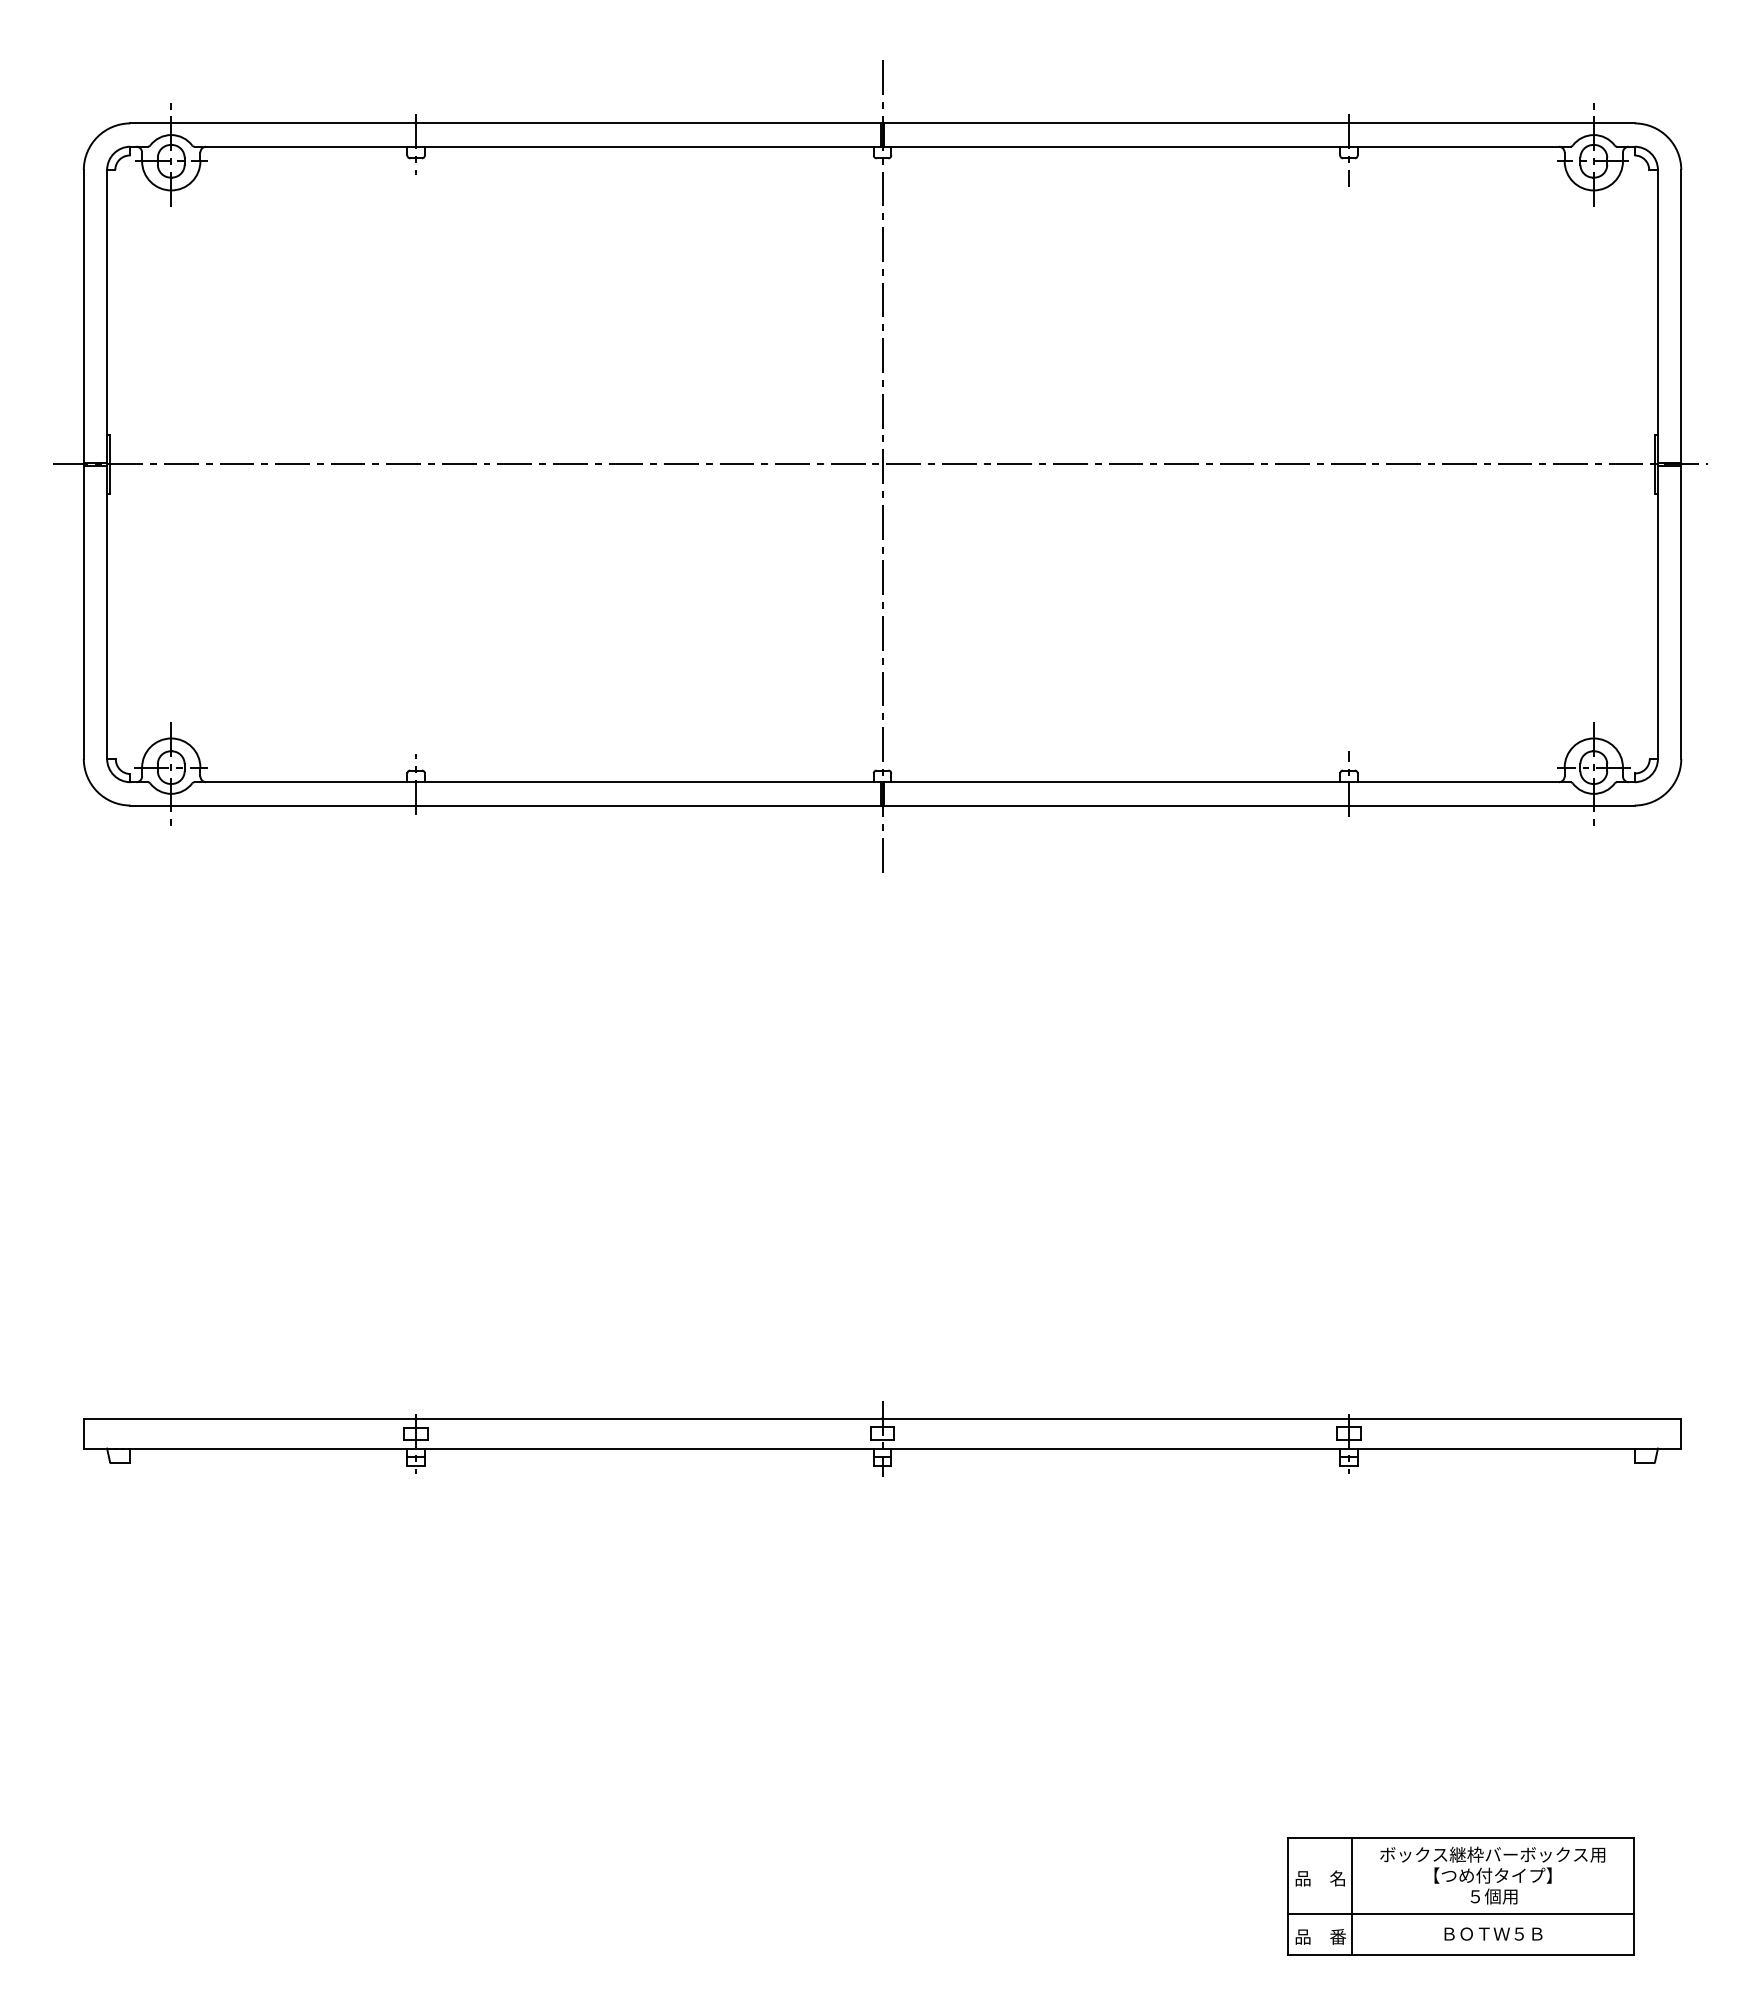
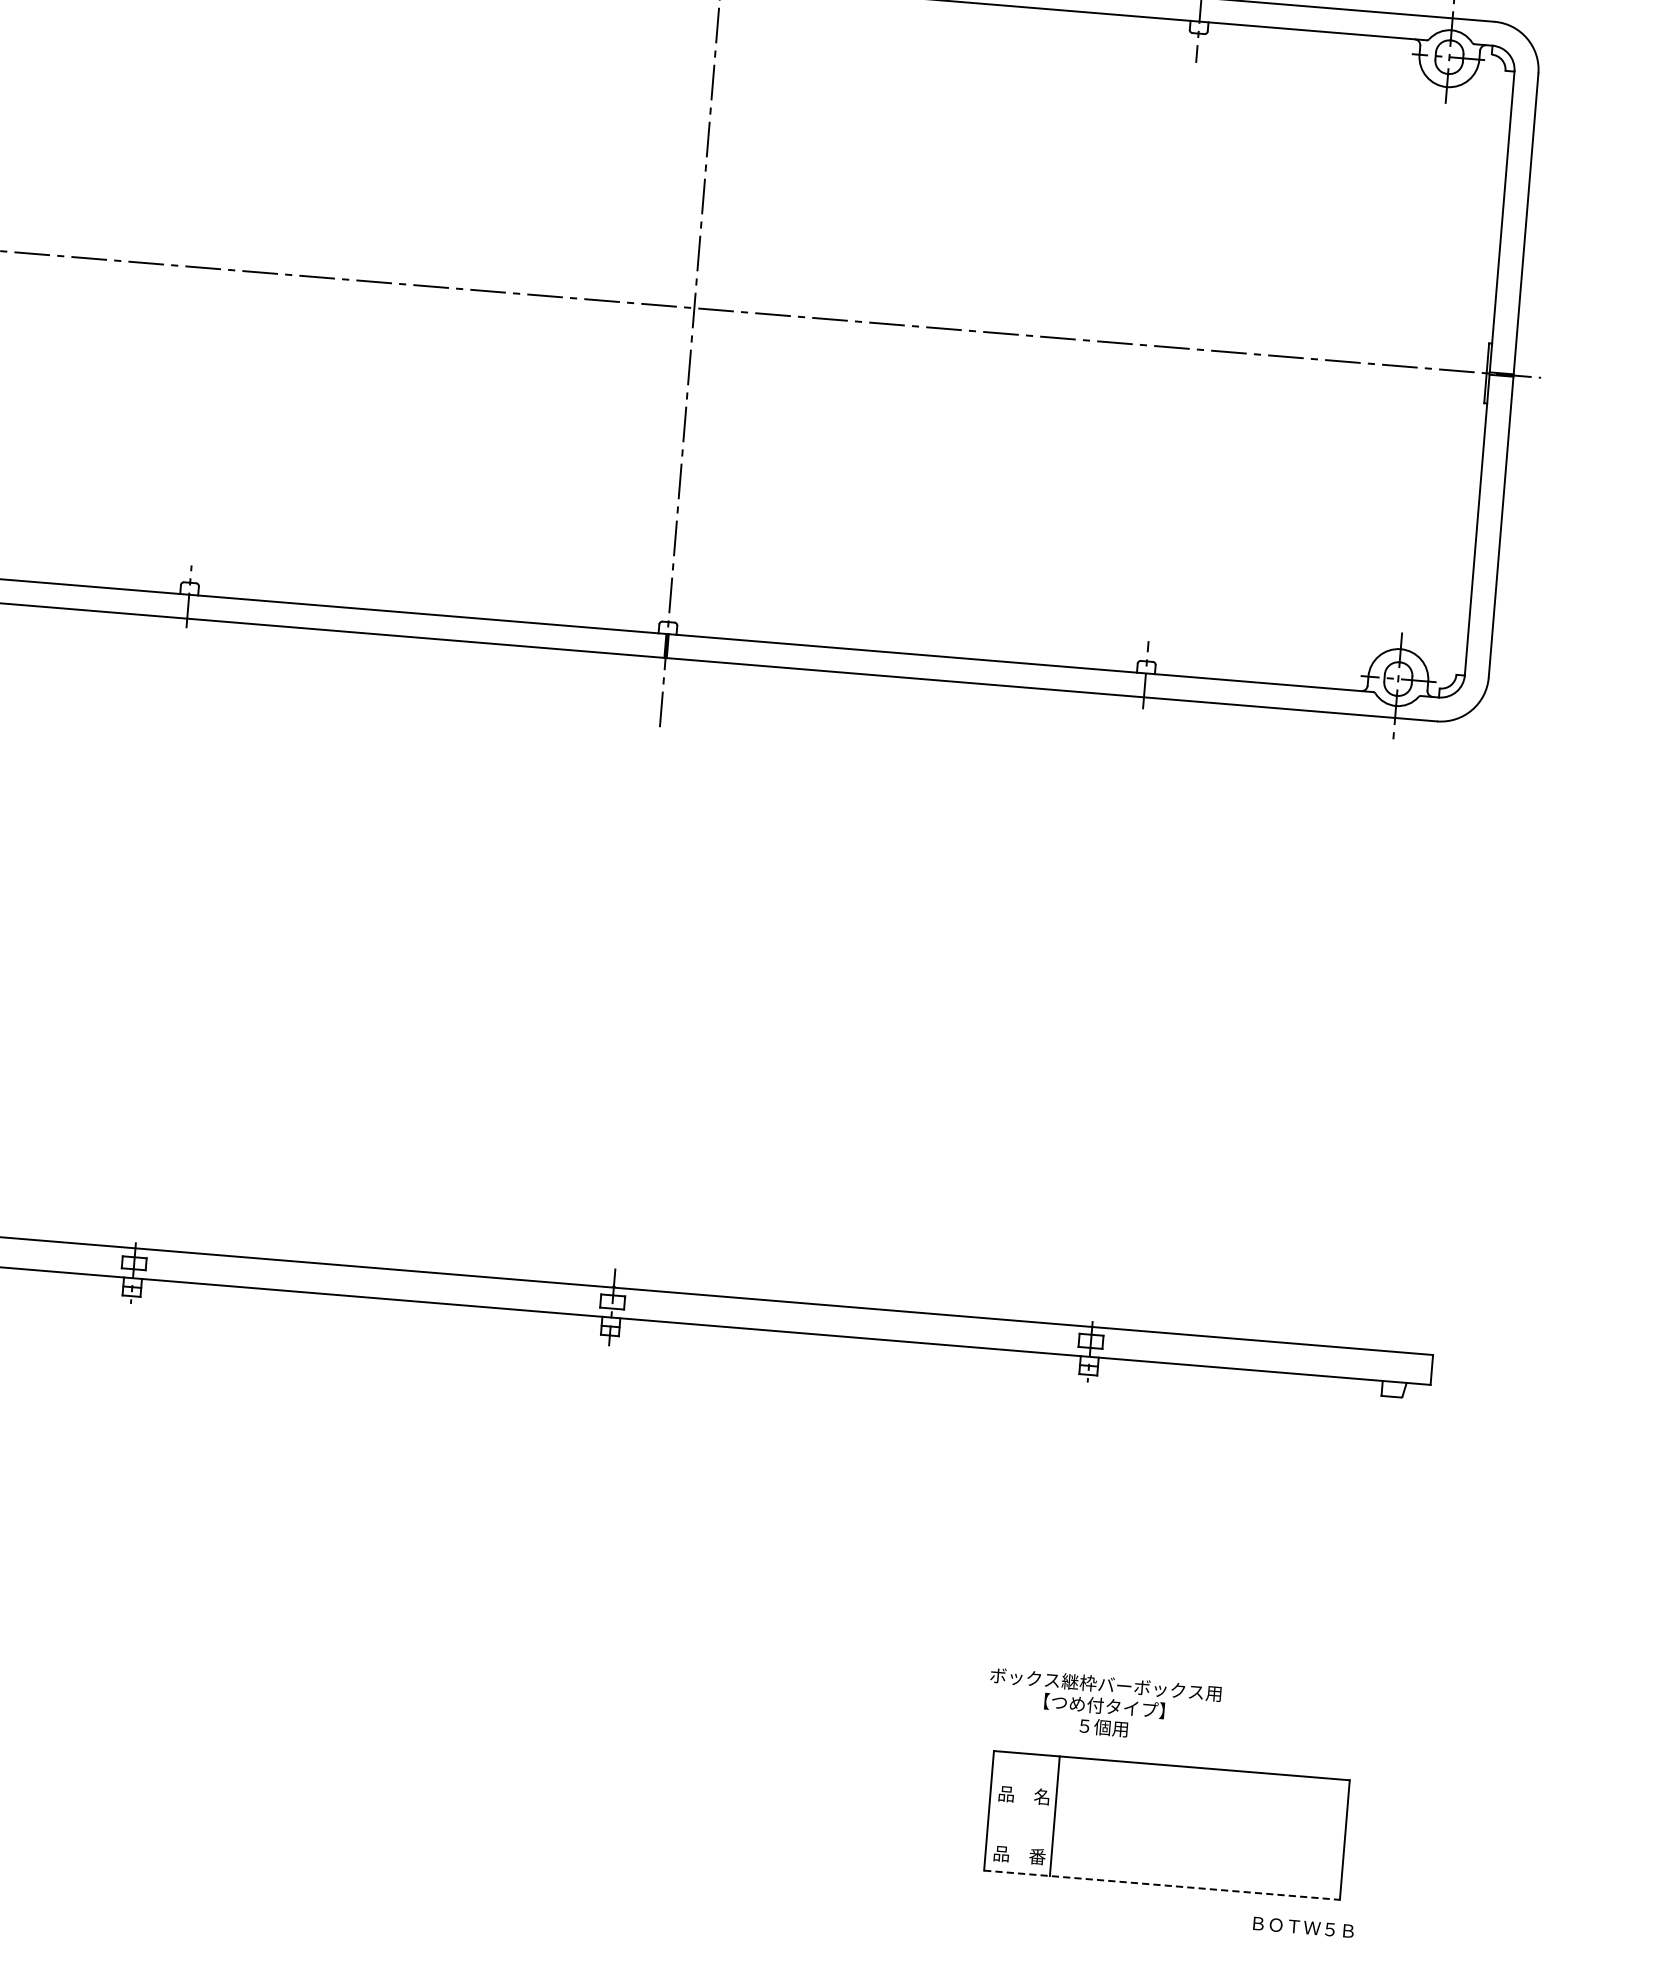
text: (1492, 1875) -> (1103, 1705), moved
line: (1460, 1913) -> (1164, 1843), removed
text: (1493, 1933) -> (1303, 1926), moved
line: (1461, 1954) -> (1162, 1885), solid -> dashed

